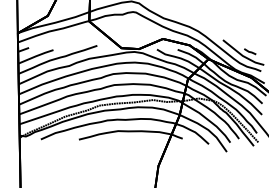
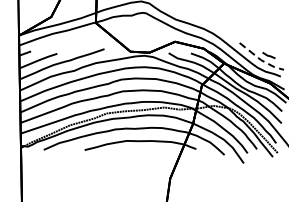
line: (242, 55) -> (260, 59), solid -> dashed

